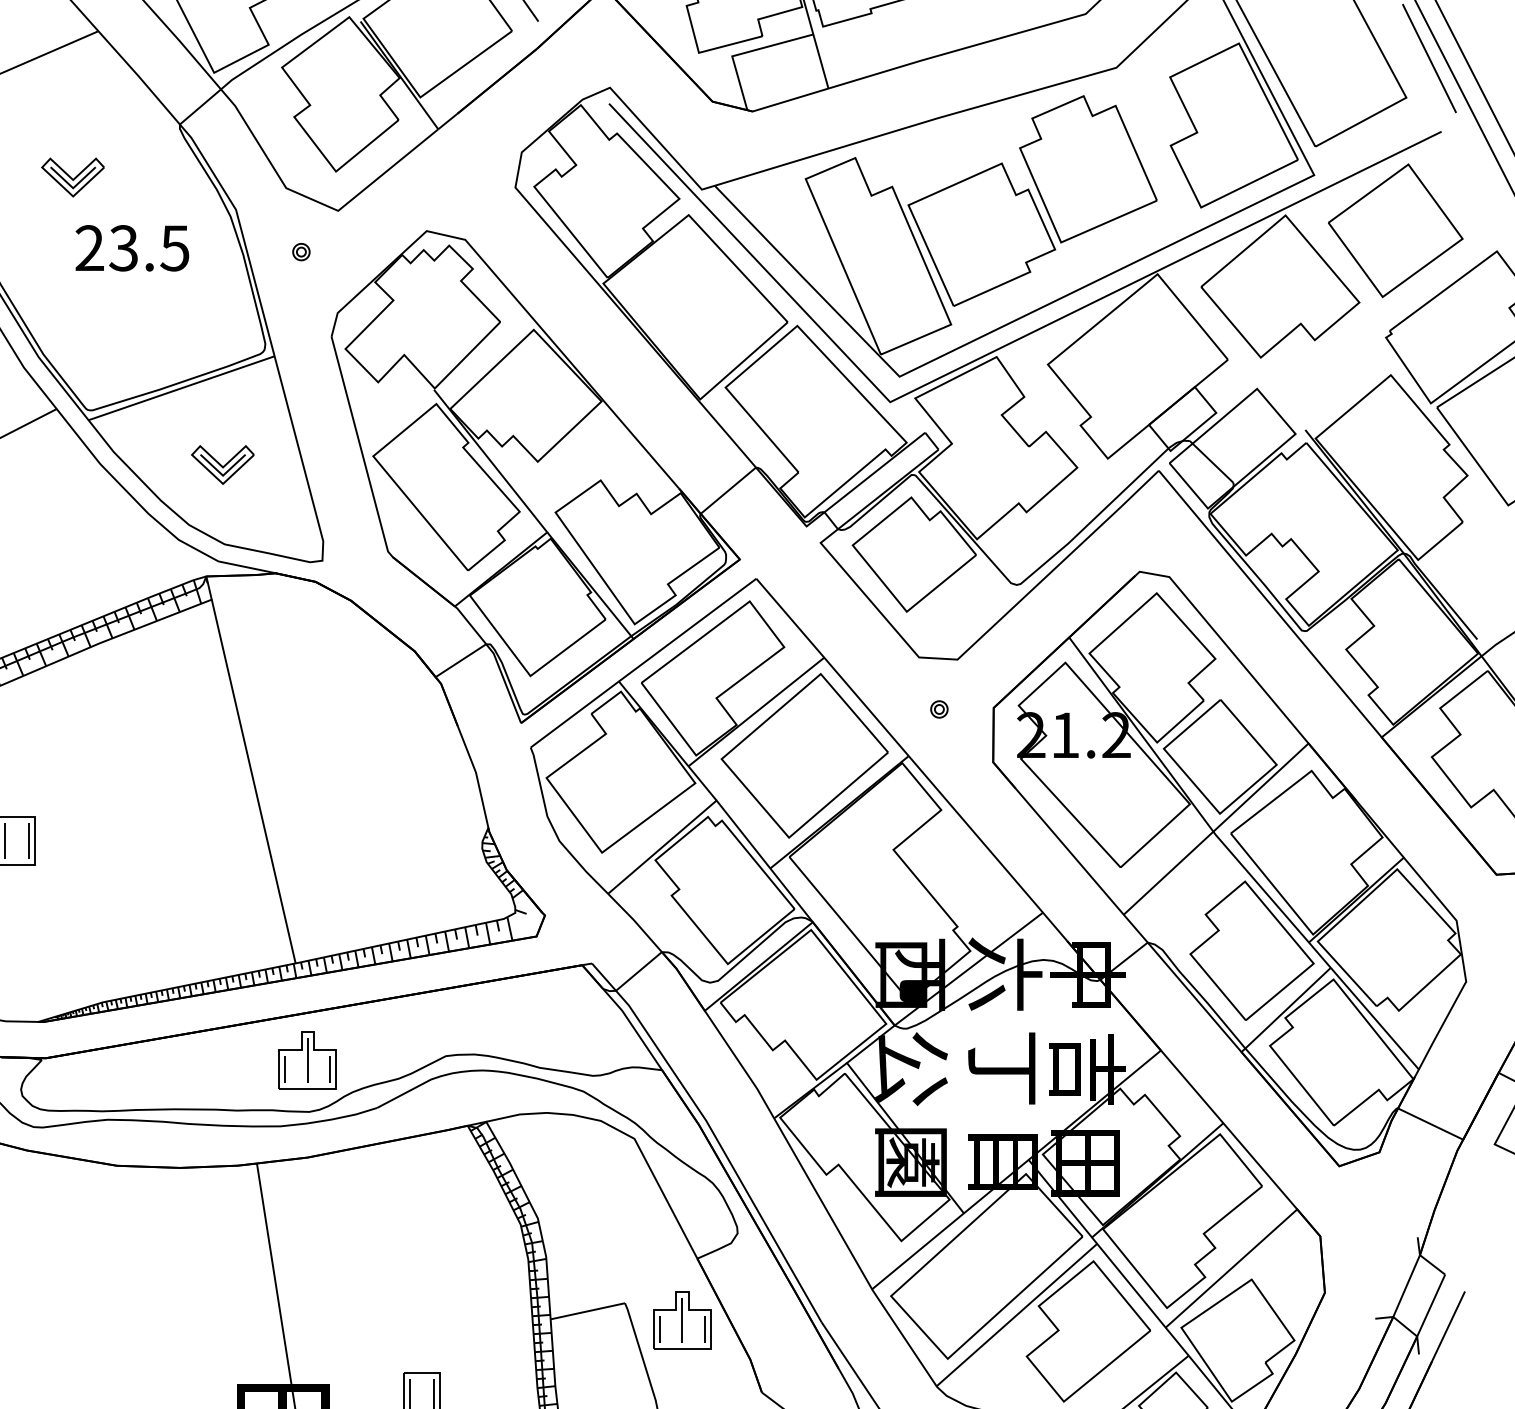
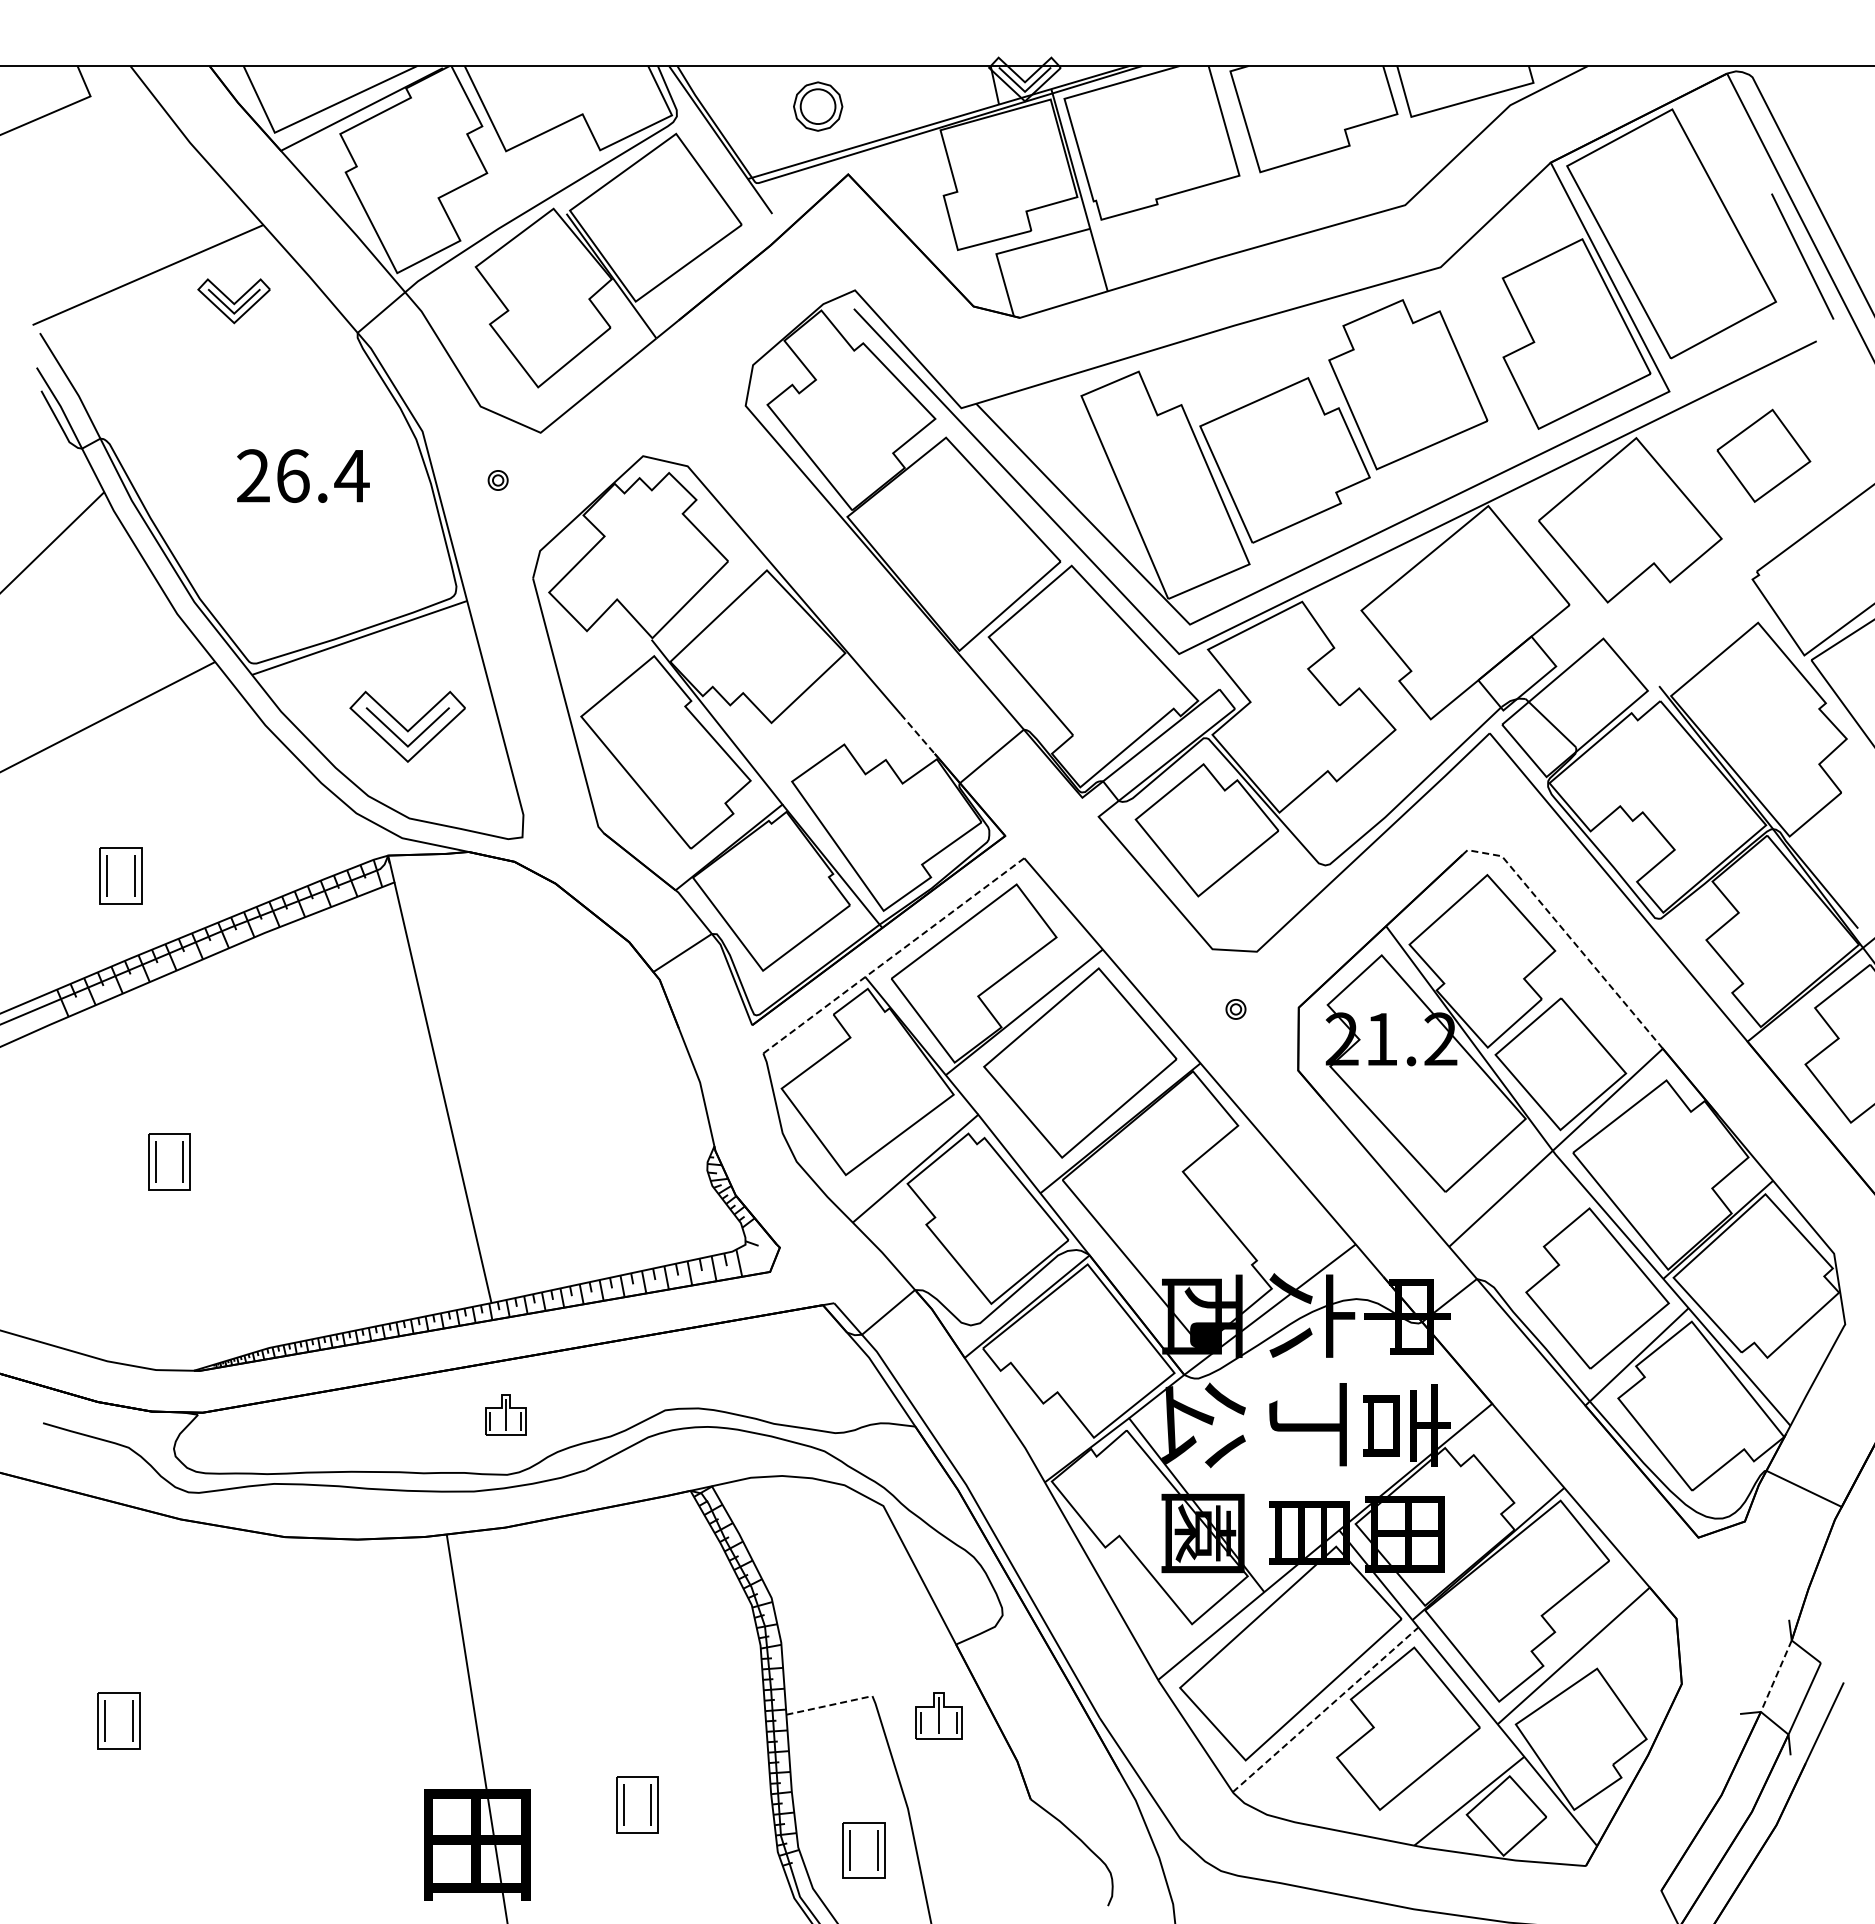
part: (72, 177) -> (233, 301), moved
part: (1395, 230) -> (1763, 455), size x0.6
text: (149, 247) -> (322, 475), 23.5 -> 26.4
part: (222, 464) -> (406, 726), size x1.6
line: (664, 471) -> (918, 734), solid -> dashed
line: (1226, 645) -> (1568, 935), solid -> dashed
line: (644, 662) -> (894, 955), solid -> dashed
part: (307, 1059) -> (505, 1414), size x0.6
line: (1406, 1286) -> (1776, 1676), solid -> dashed
line: (587, 1311) -> (829, 1705), solid -> dashed
line: (1017, 1314) -> (1326, 1709), solid -> dashed
part: (682, 1320) -> (938, 1715), size x0.7

